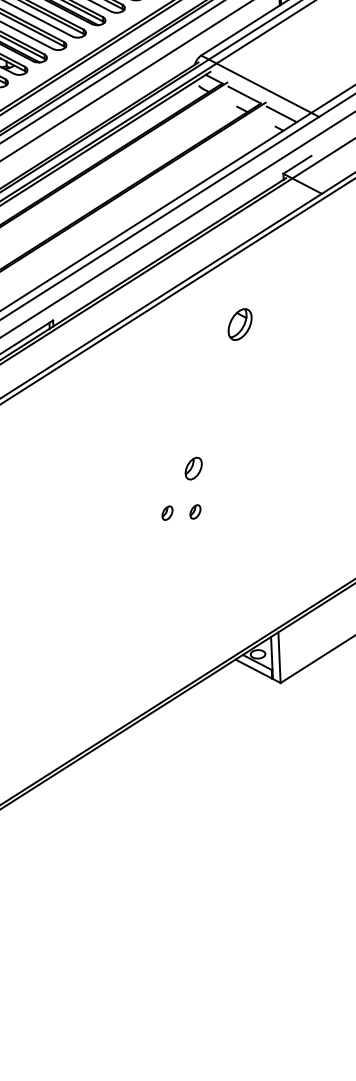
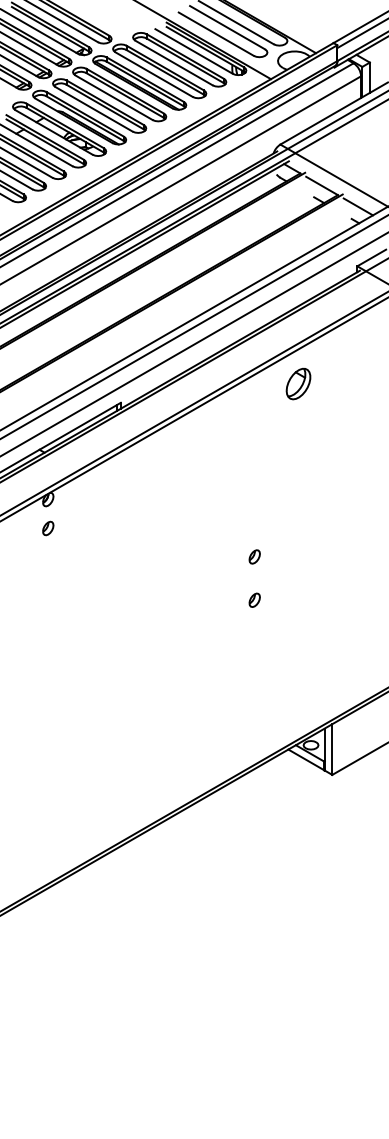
part: (240, 324) -> (298, 383), moved
part: (193, 468) -> (254, 556), size x0.62
part: (167, 512) -> (226, 599), removed

